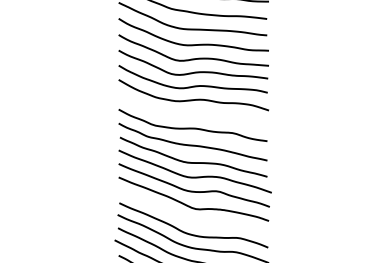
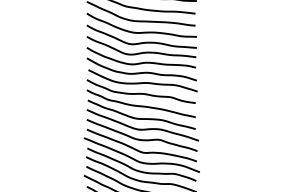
curve: (195, 112) -> (143, 82), added
curve: (190, 220) -> (139, 161), added

